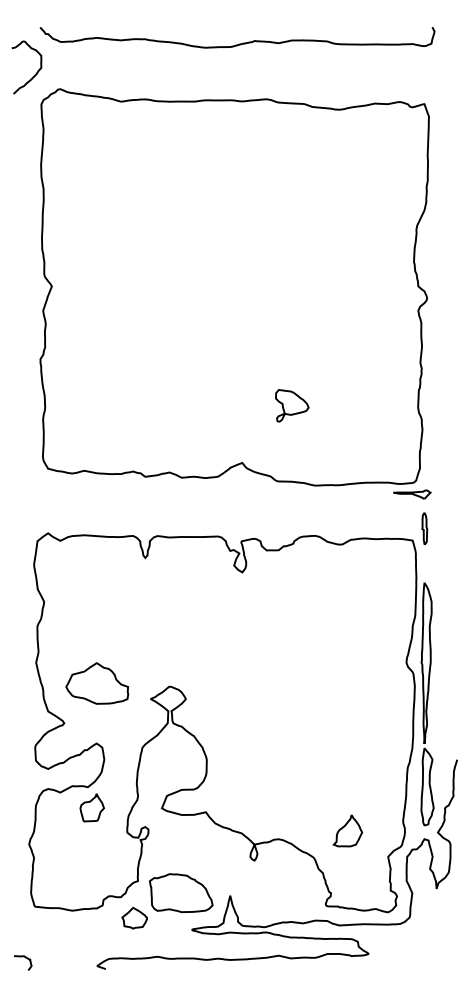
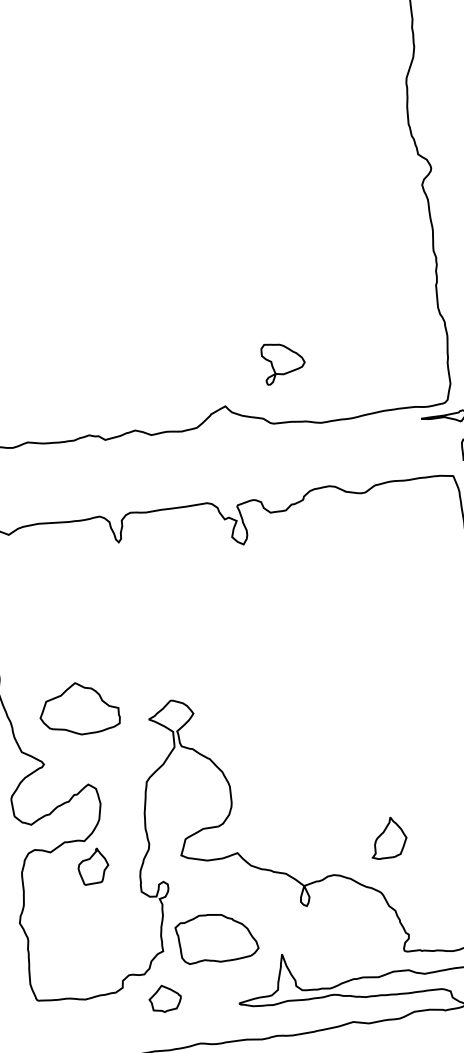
part: (292, 405) -> (283, 362), moved
part: (347, 830) -> (387, 837), moved
part: (181, 892) -> (217, 936), moved

